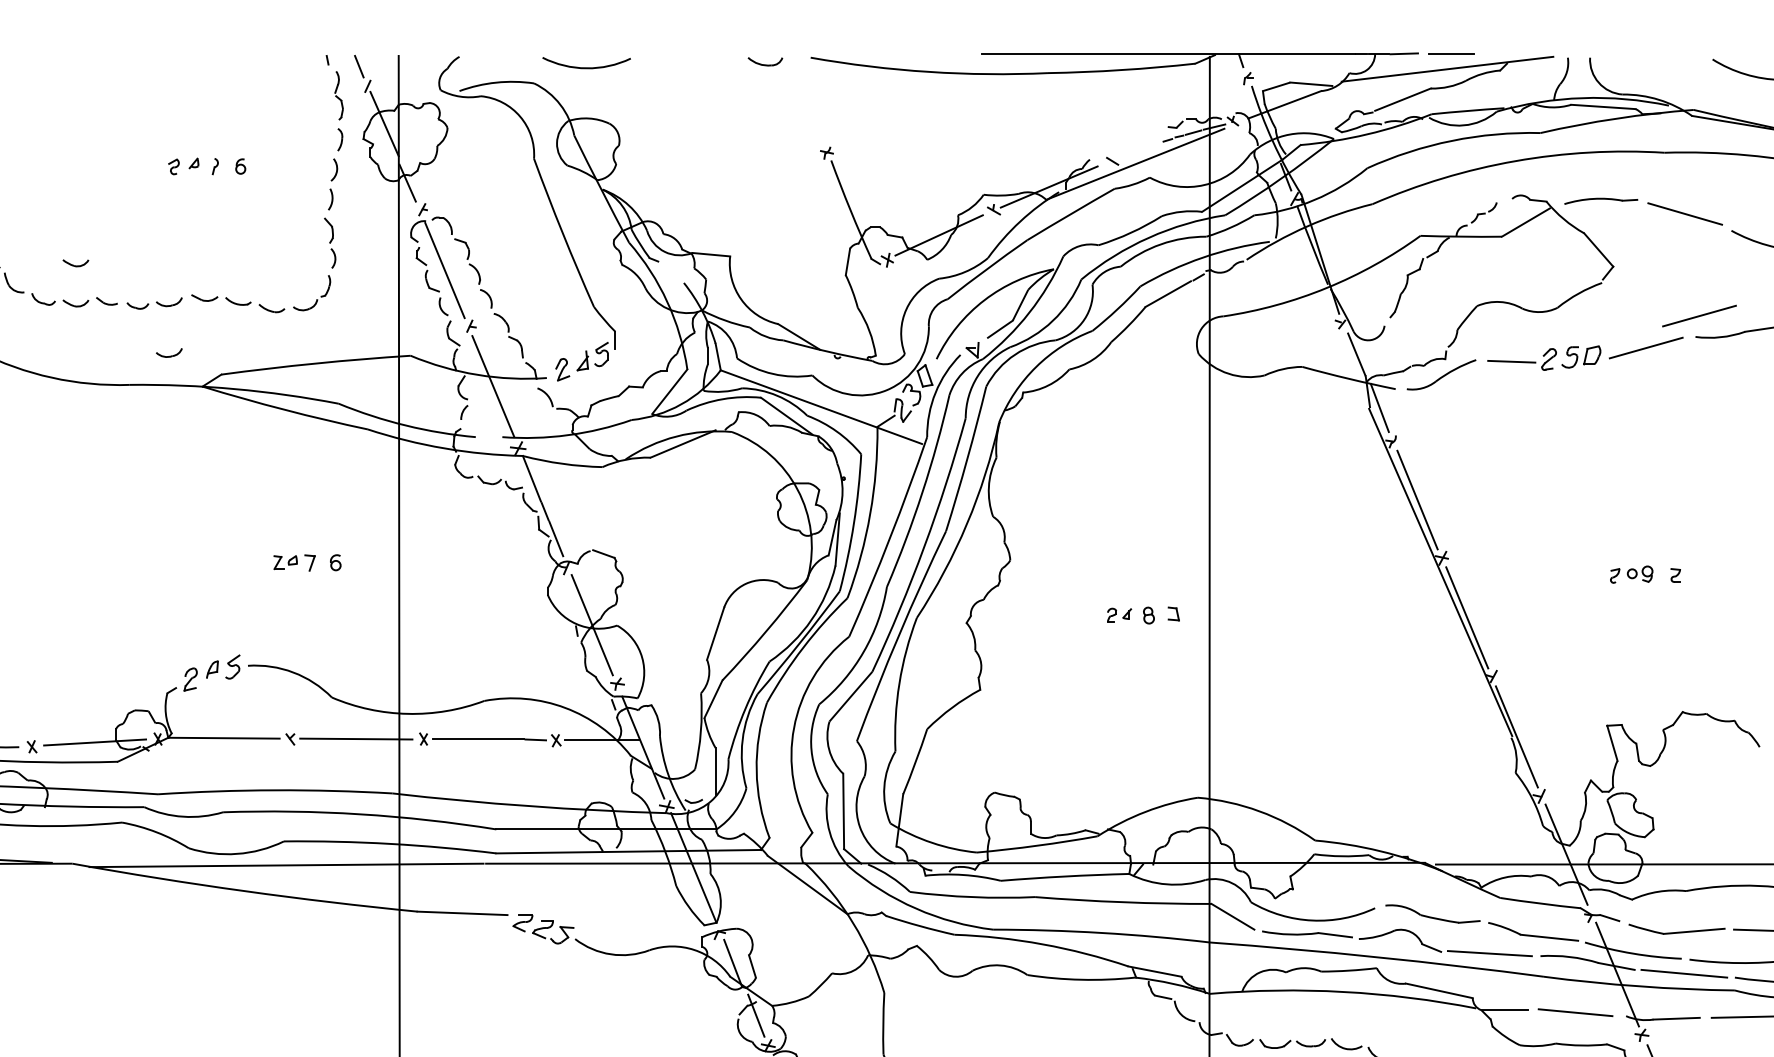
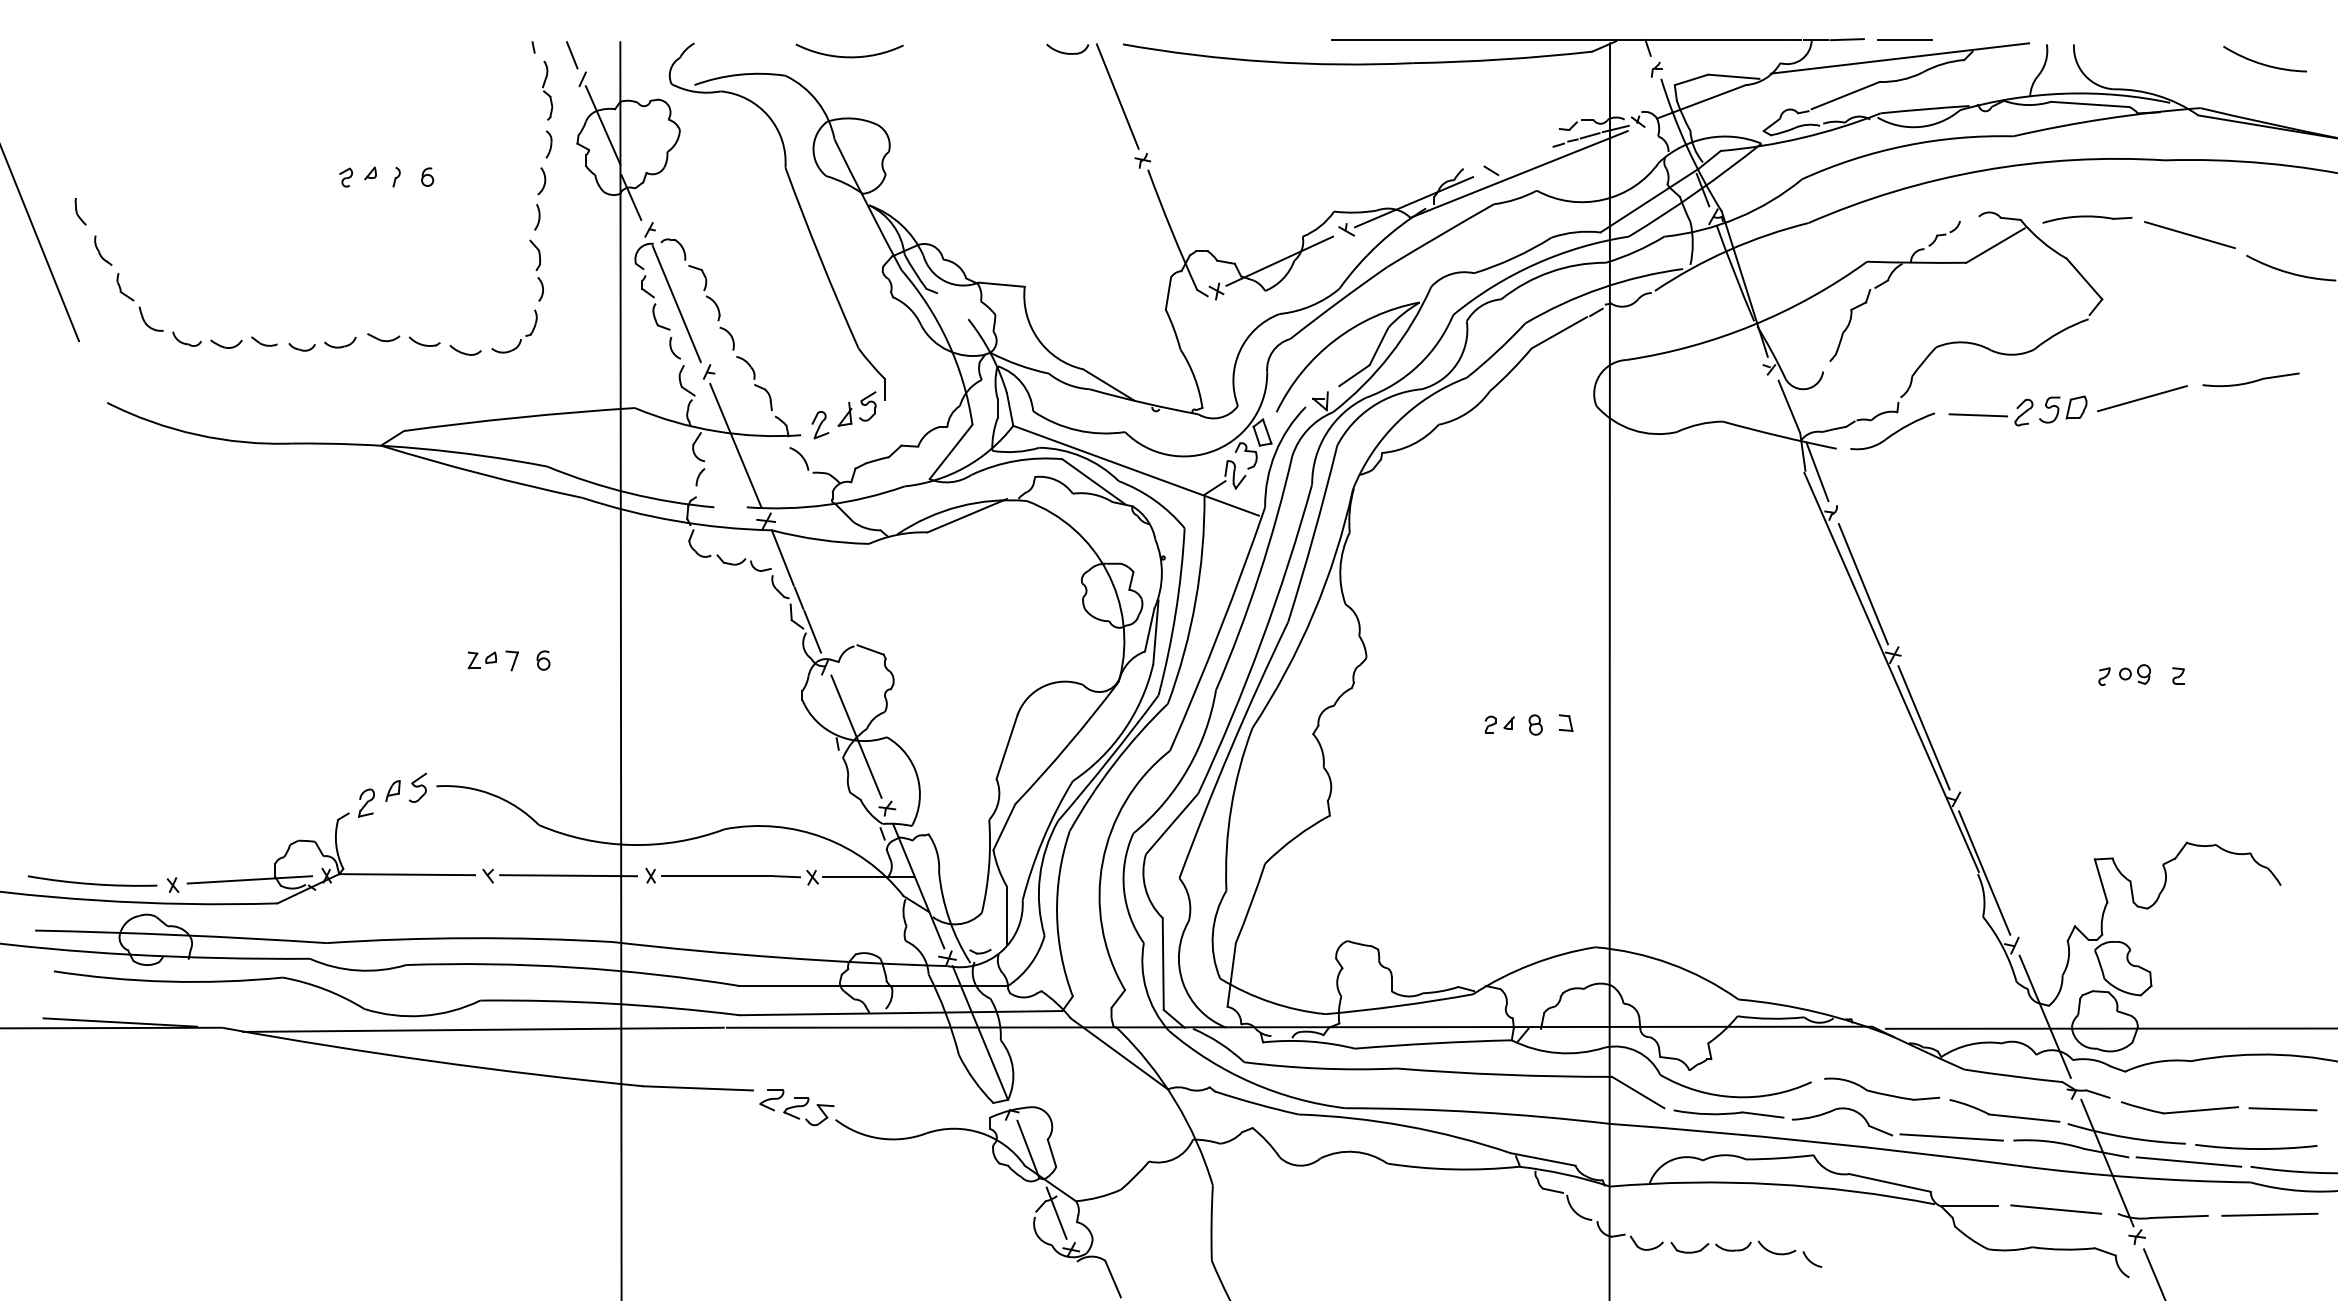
line: (806, 100) -> (1117, 96), added
part: (75, 262) -> (226, 294), removed
line: (1699, 315) -> (2207, 359), removed
part: (169, 352) -> (340, 404), removed

